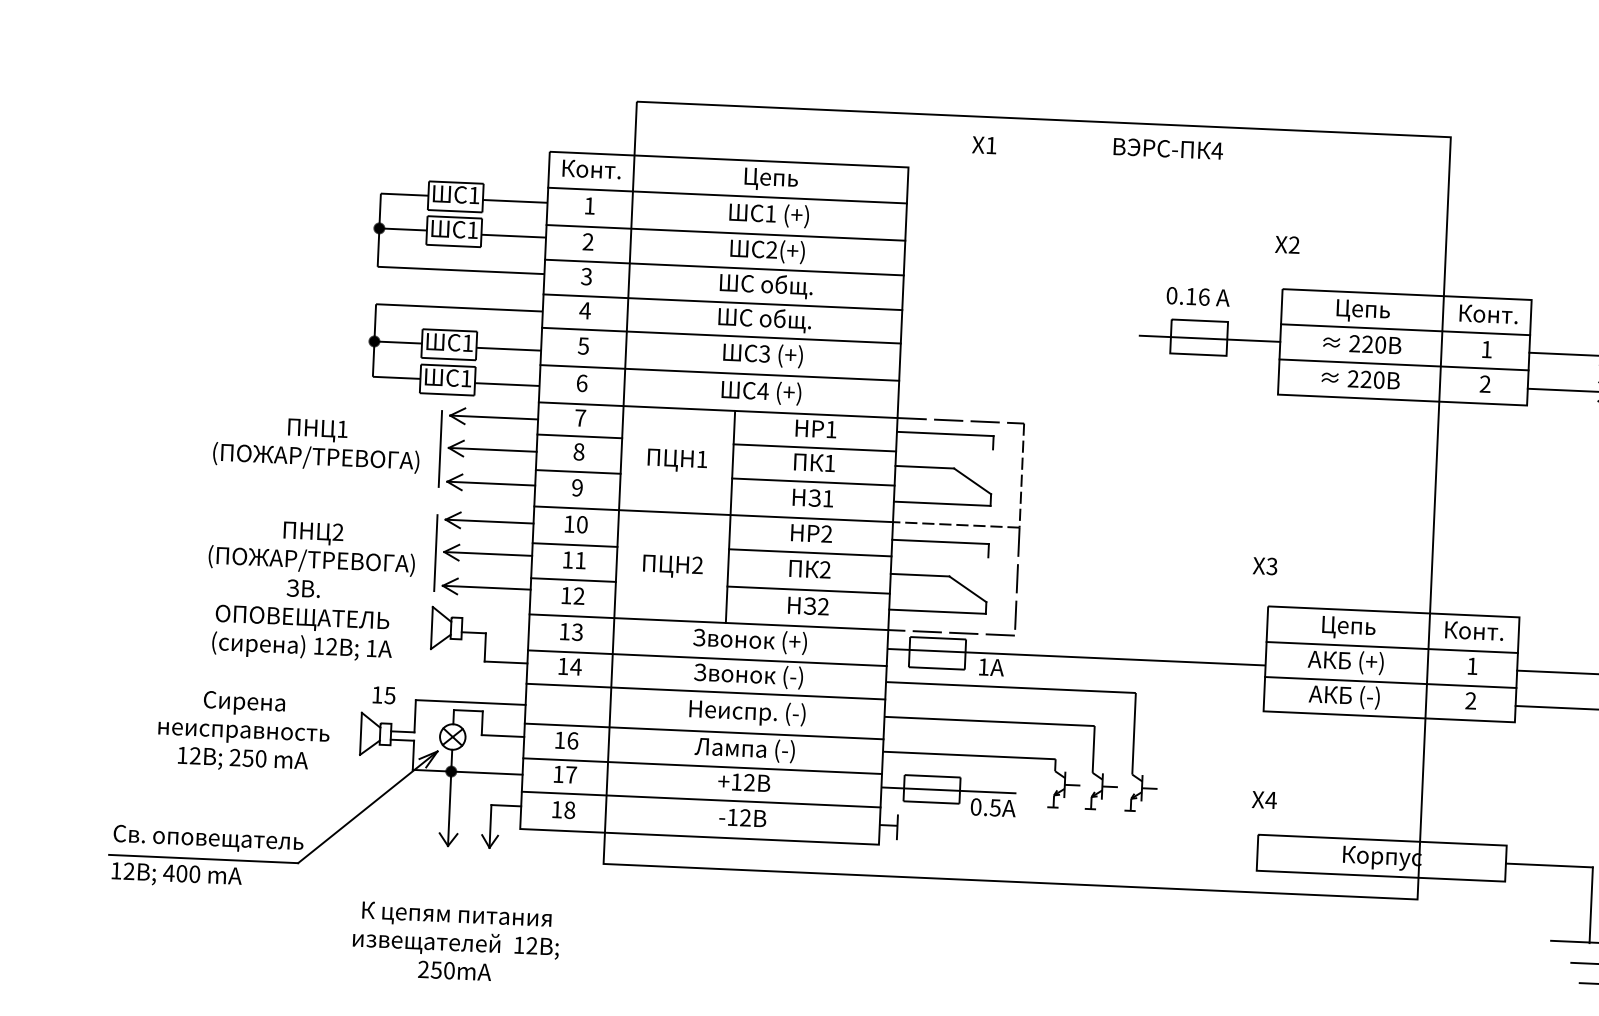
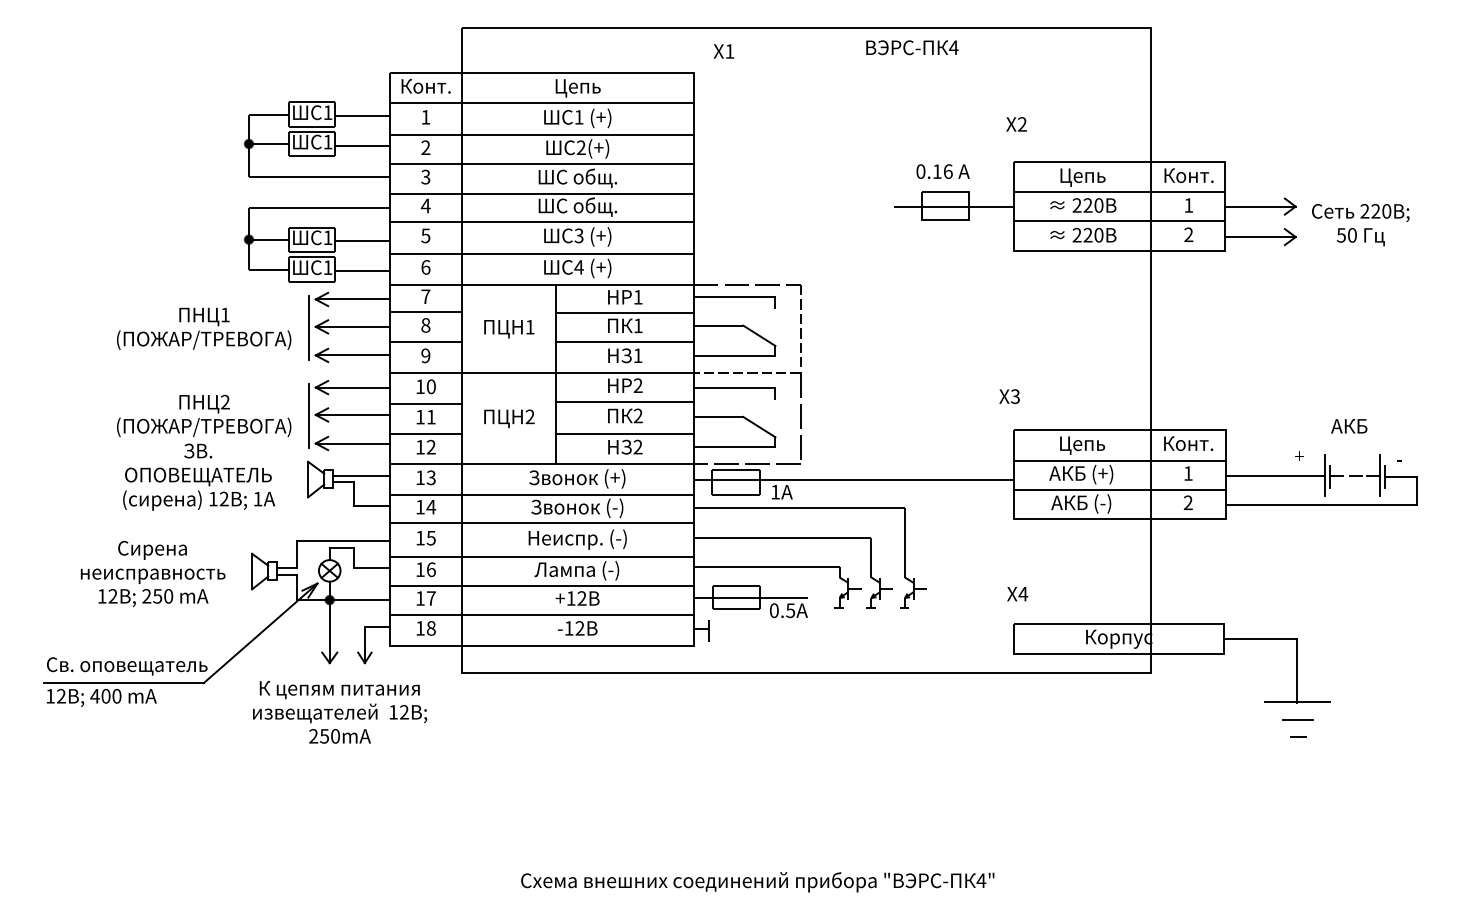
text: (983, 145) -> (723, 51), moved
line: (495, 625) -> (361, 475), added
text: (383, 695) -> (425, 538), moved
text: (456, 941) -> (340, 711), moved

